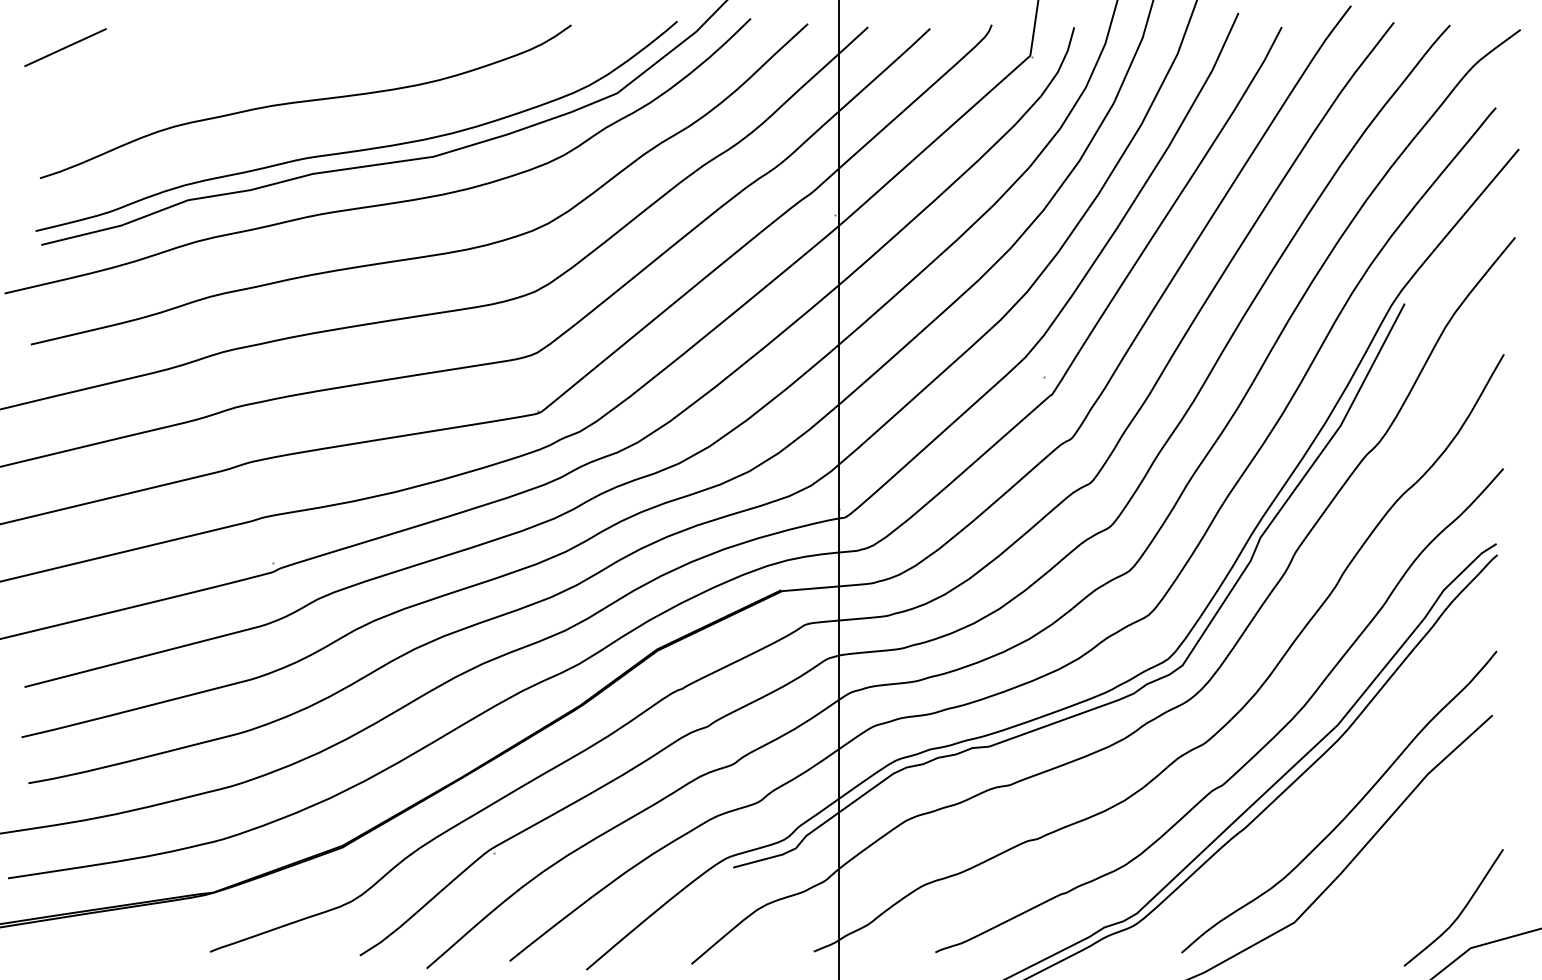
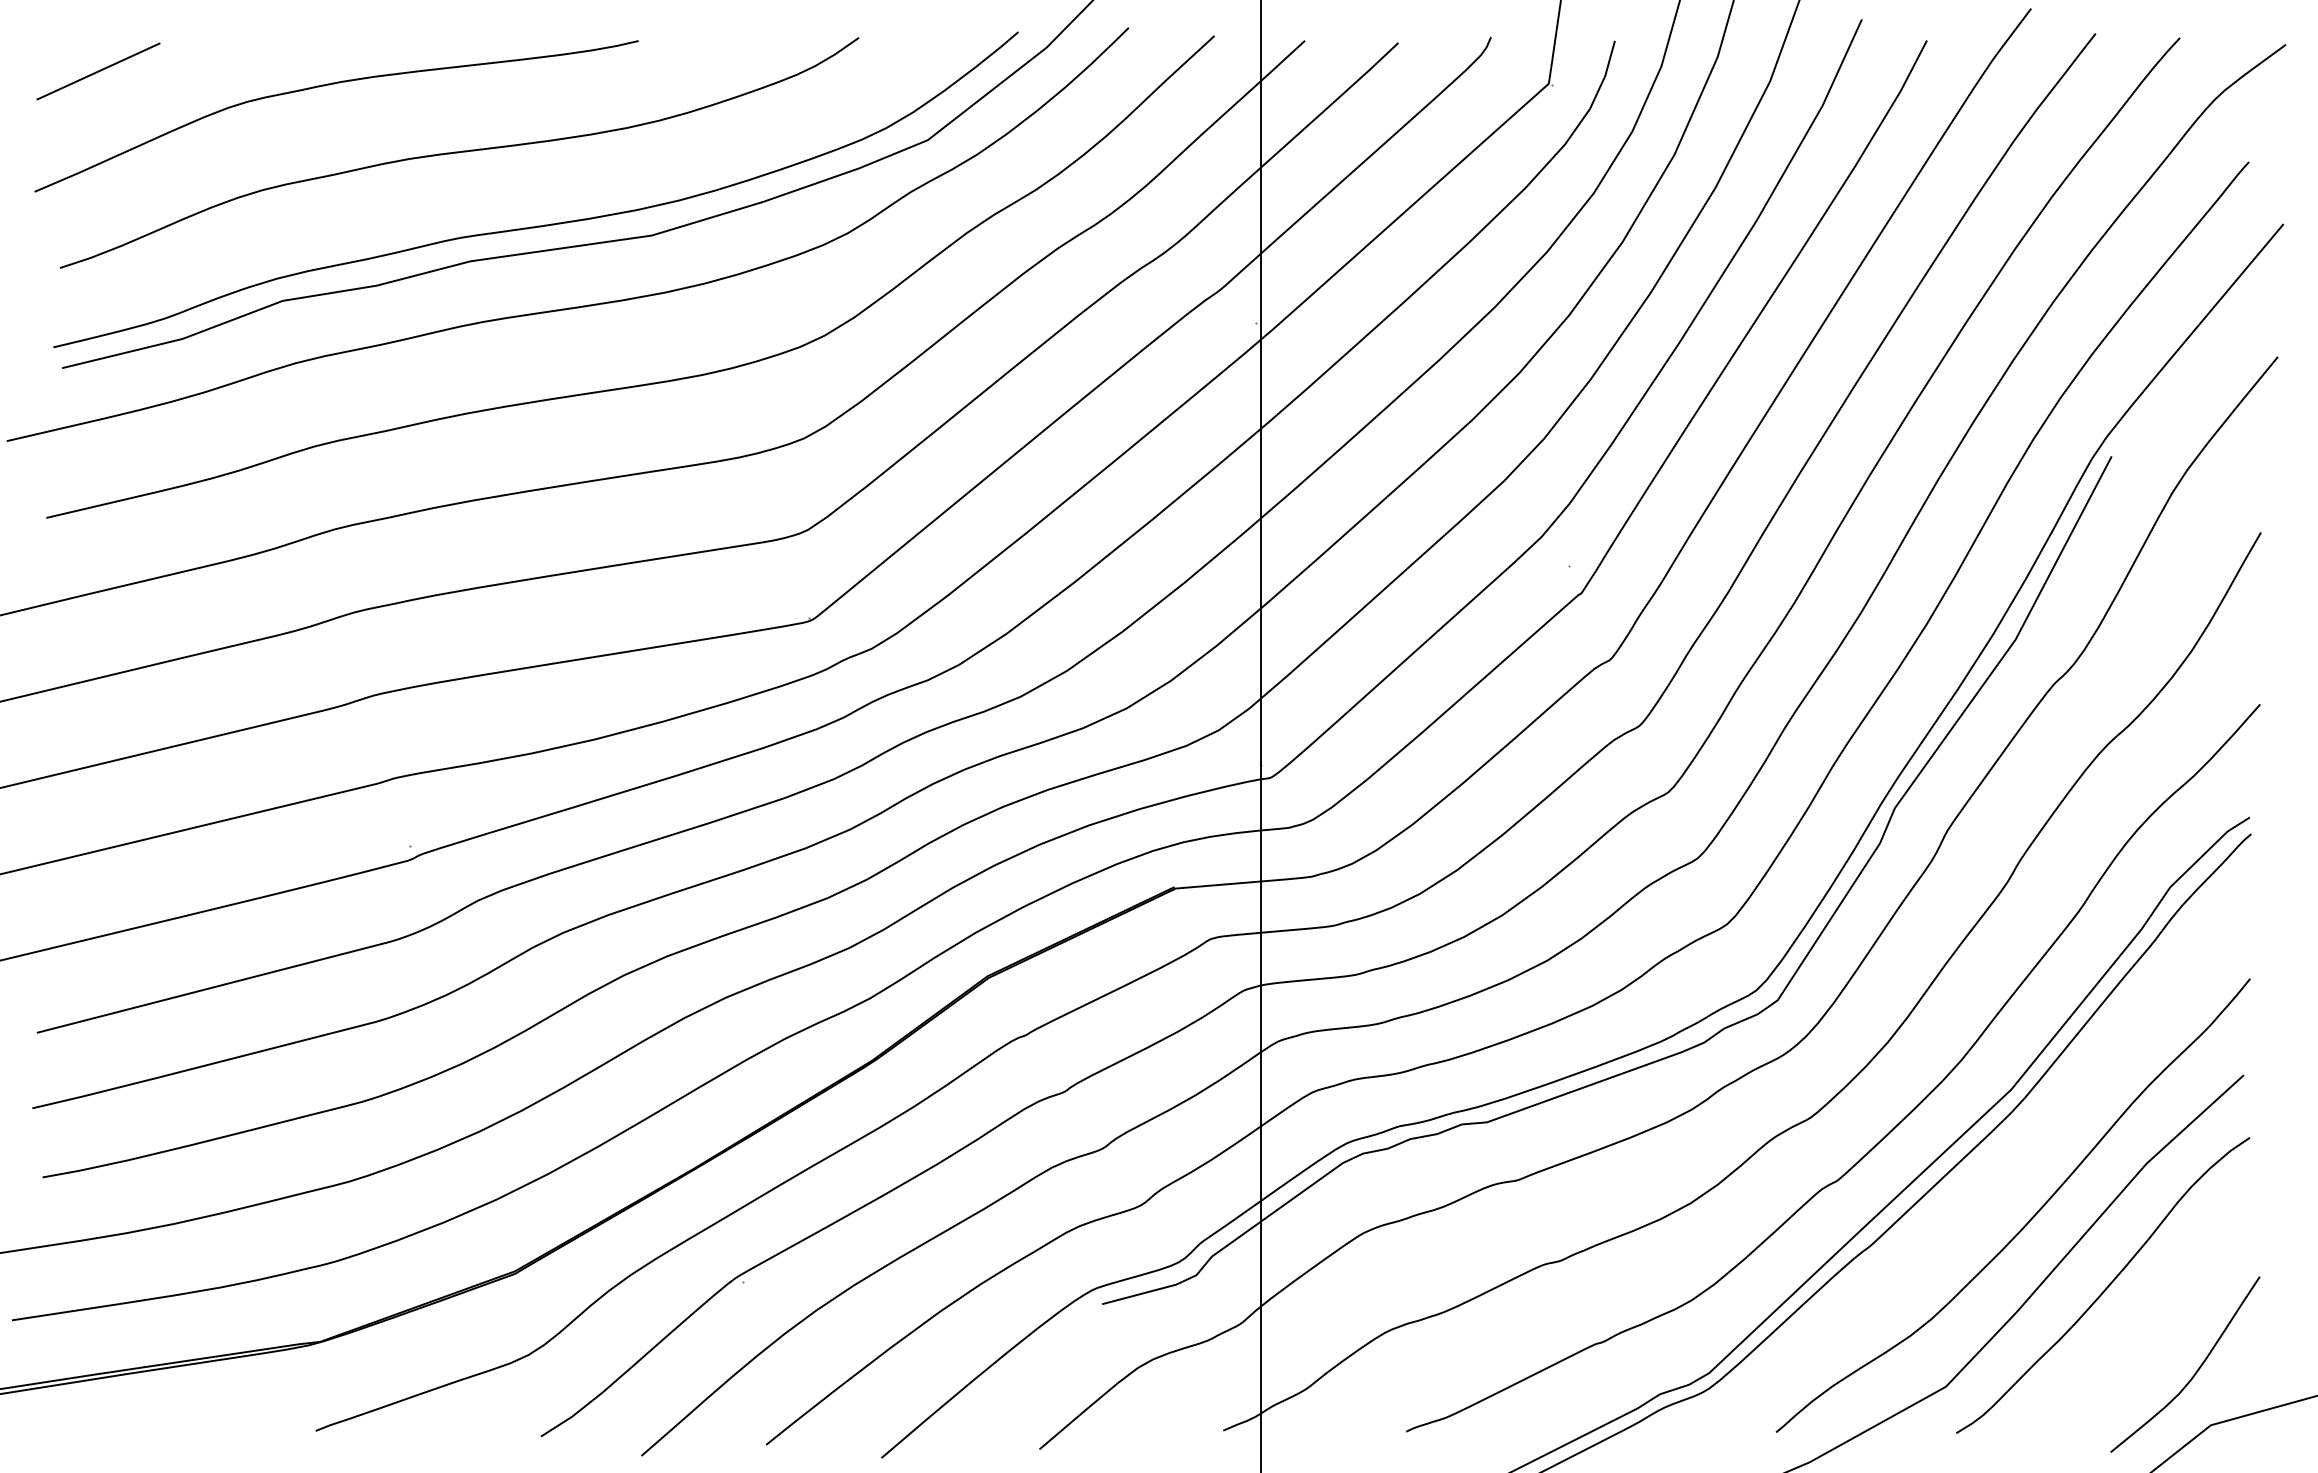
curve: (218, 57) -> (328, 86), added
curve: (1400, 856) -> (2105, 1287), added

